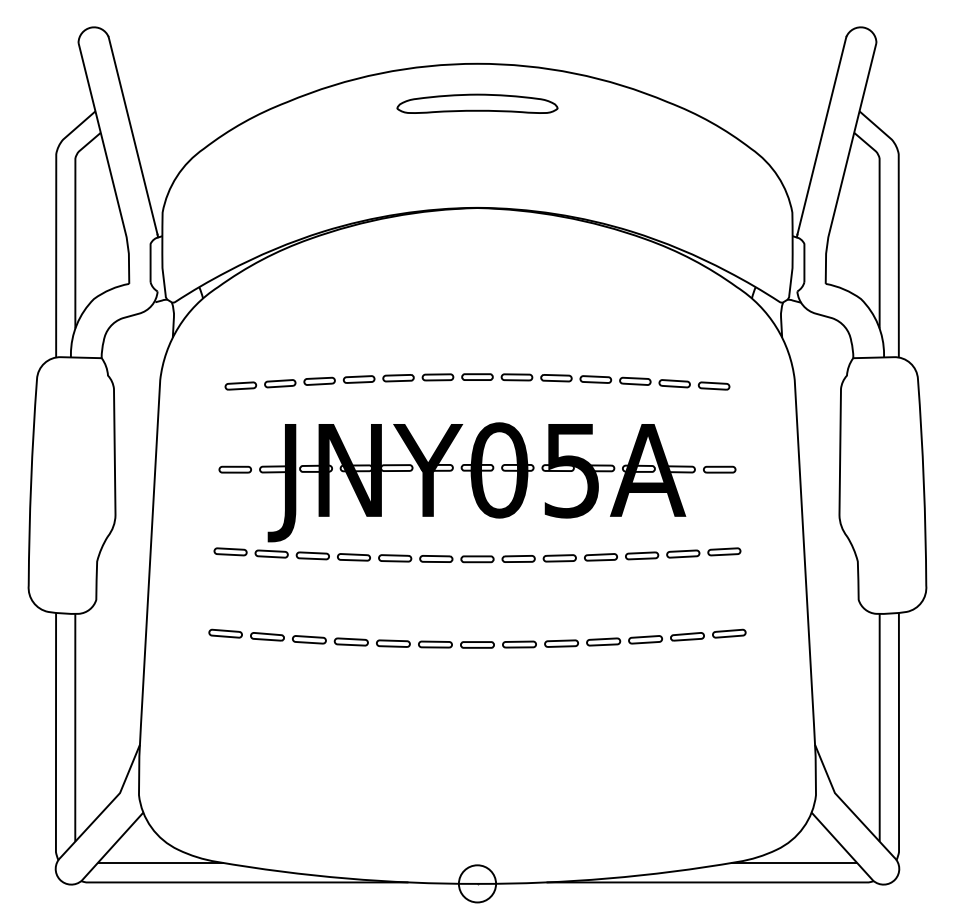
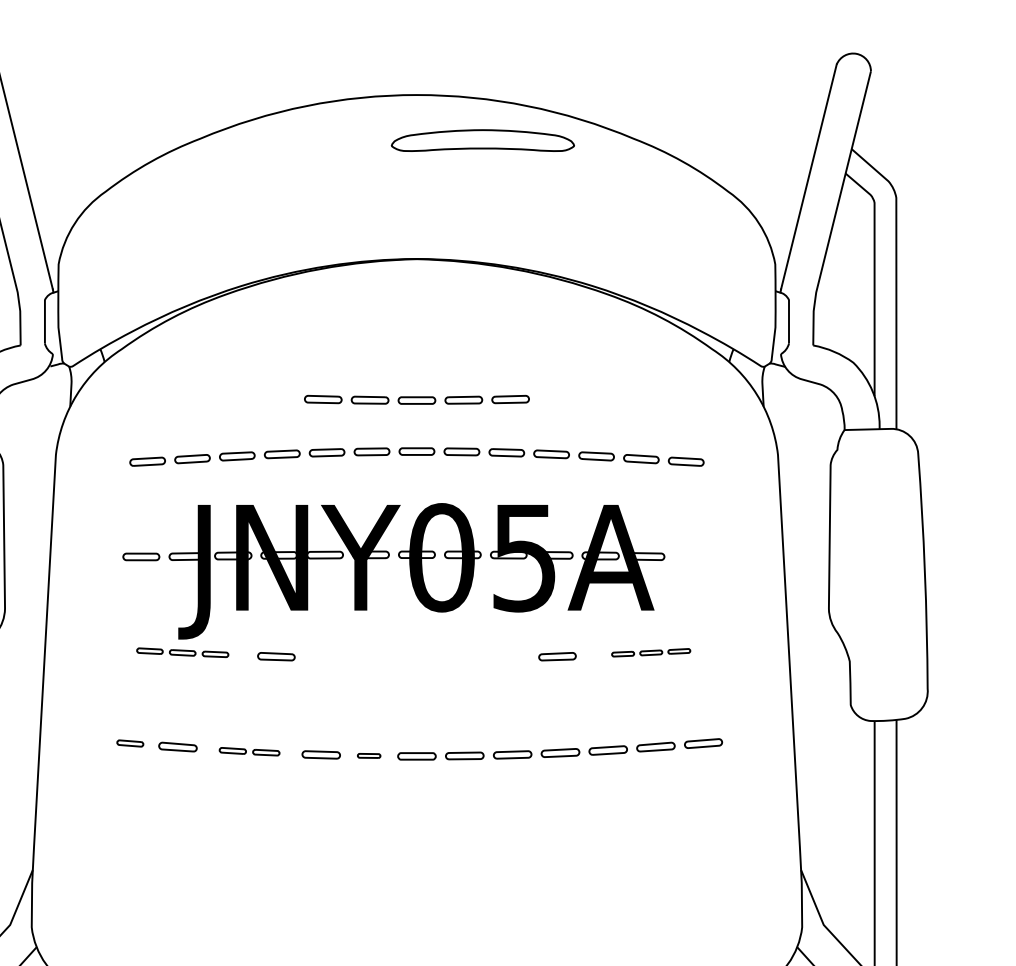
part: (477, 103) -> (482, 140), moved
part: (719, 469) -> (692, 556), removed
part: (271, 553) -> (182, 652), size x0.7
part: (683, 553) -> (651, 652), size x0.6
part: (477, 558) -> (416, 399), moved
part: (225, 633) -> (130, 743), size x0.7
part: (330, 640) -> (249, 751), size x0.7
part: (435, 644) -> (369, 755), size x0.6

